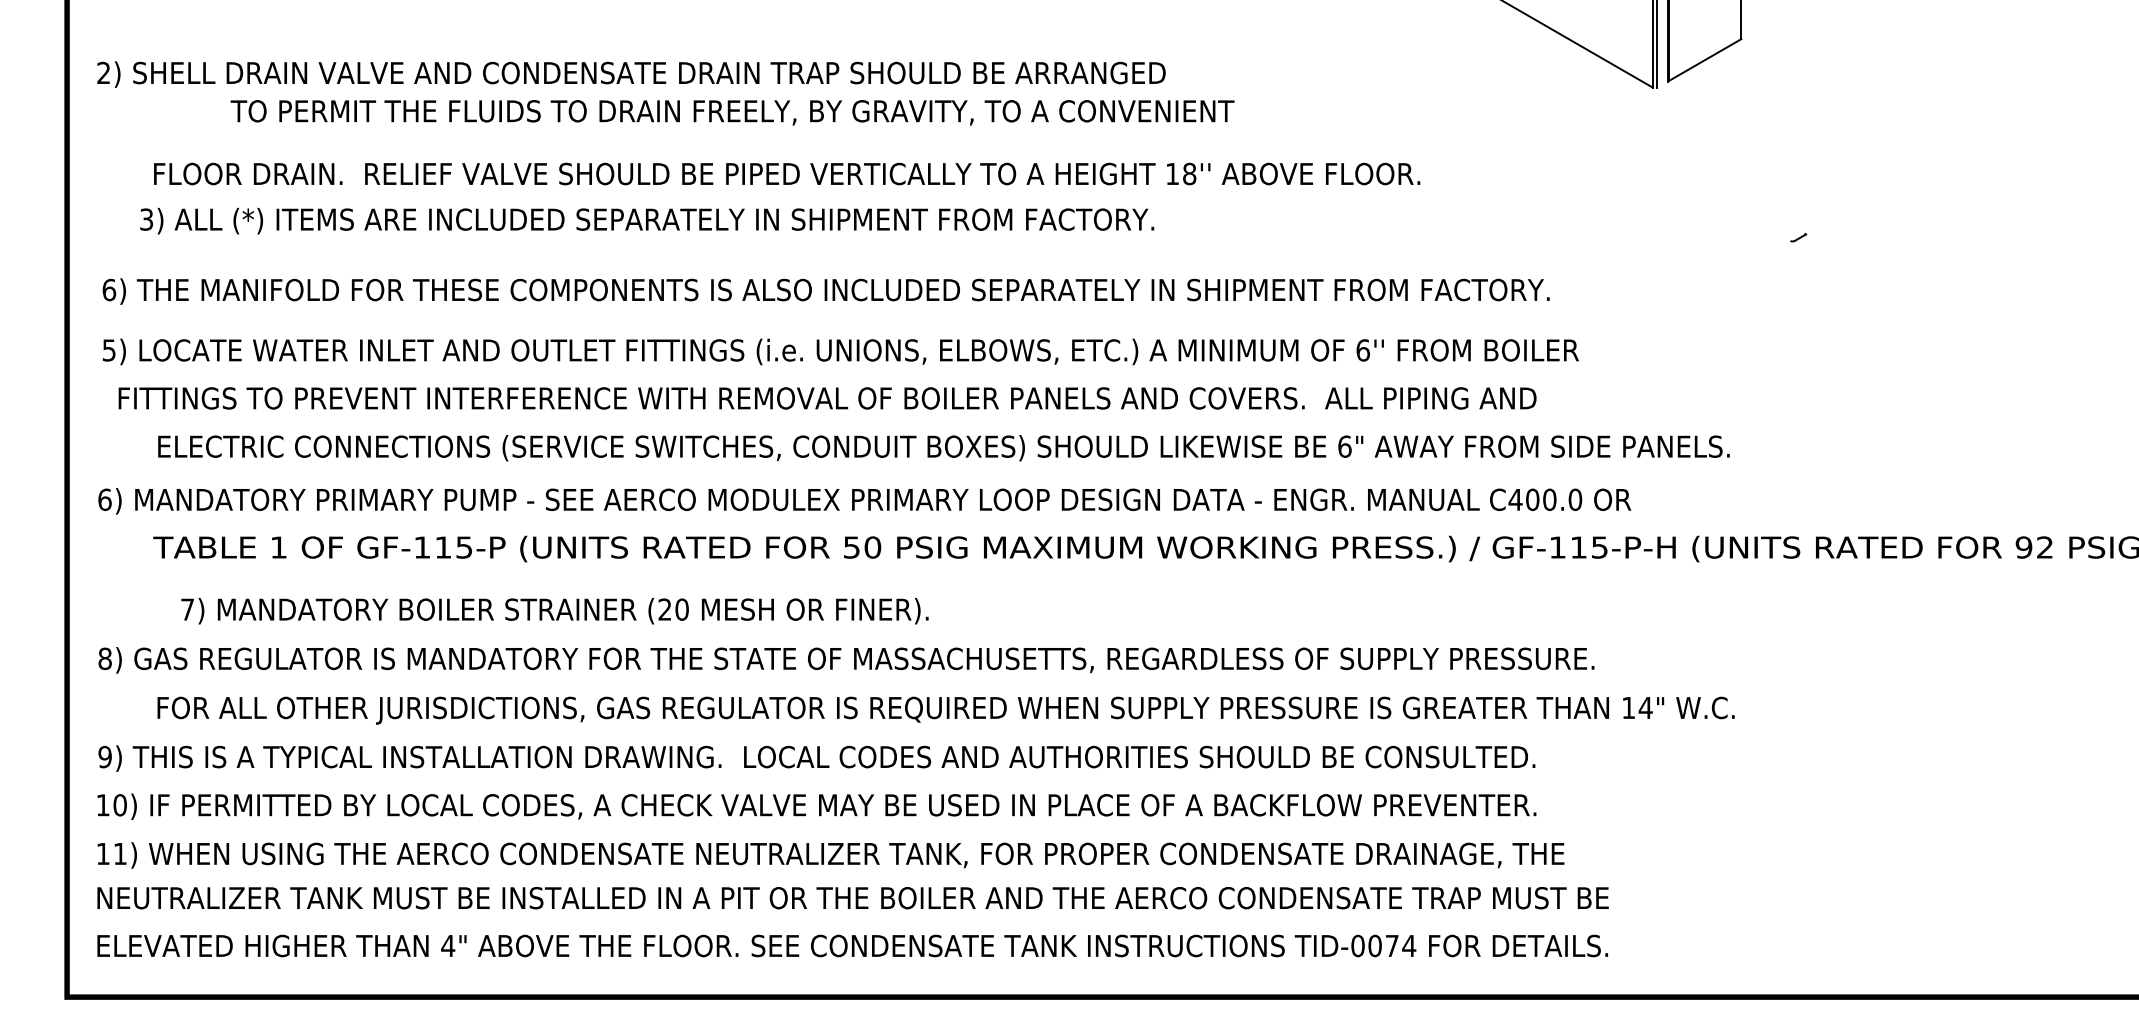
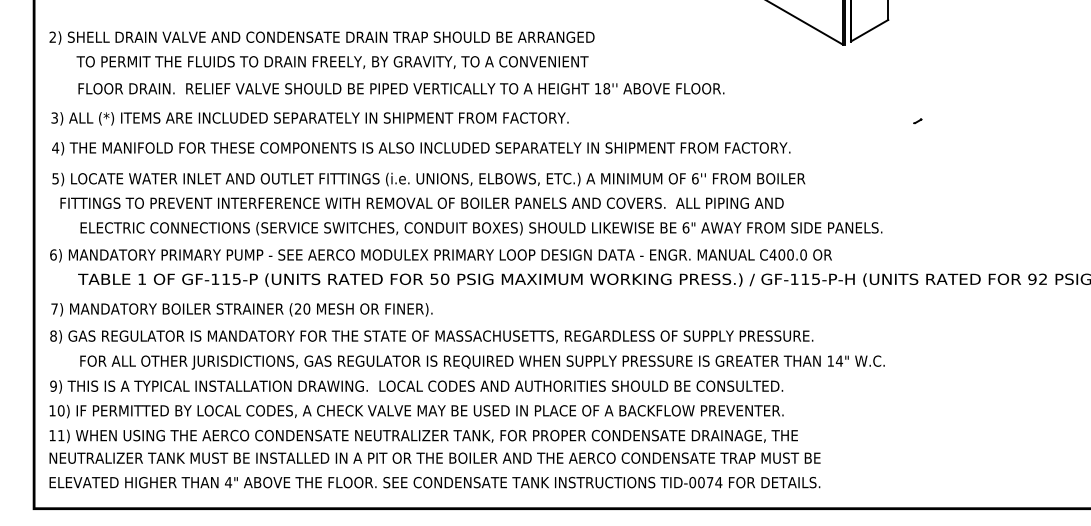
text: (732, 112) -> (332, 62), moved
text: (646, 220) -> (309, 118), moved
text: (109, 289) -> (55, 147), 6) -> 4)
text: (553, 610) -> (241, 309), moved

